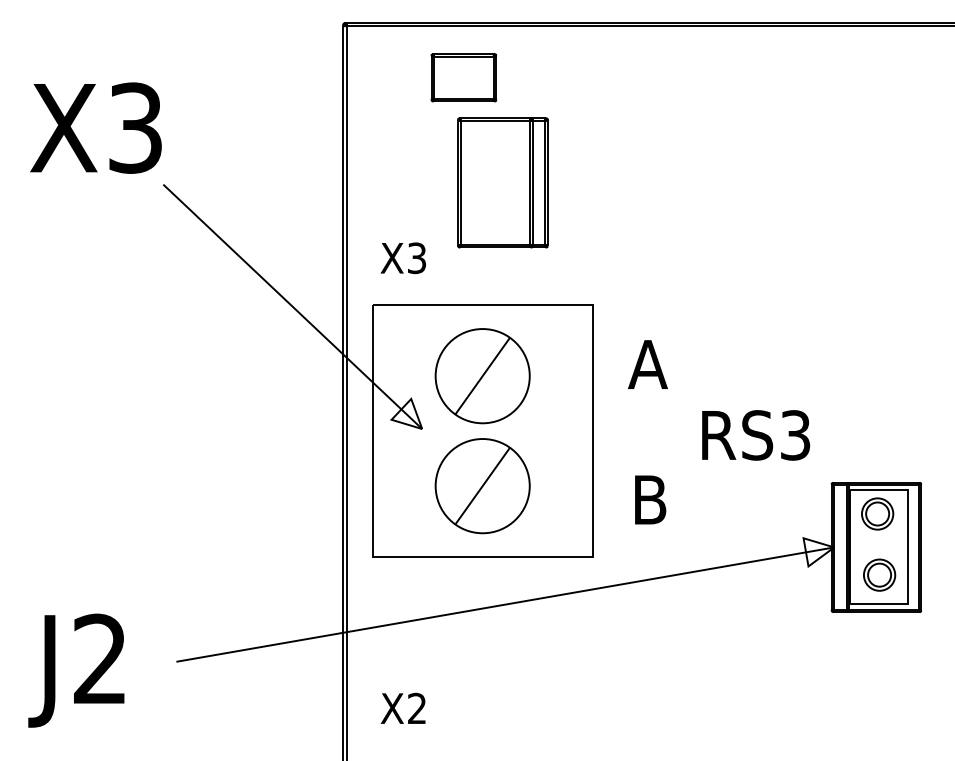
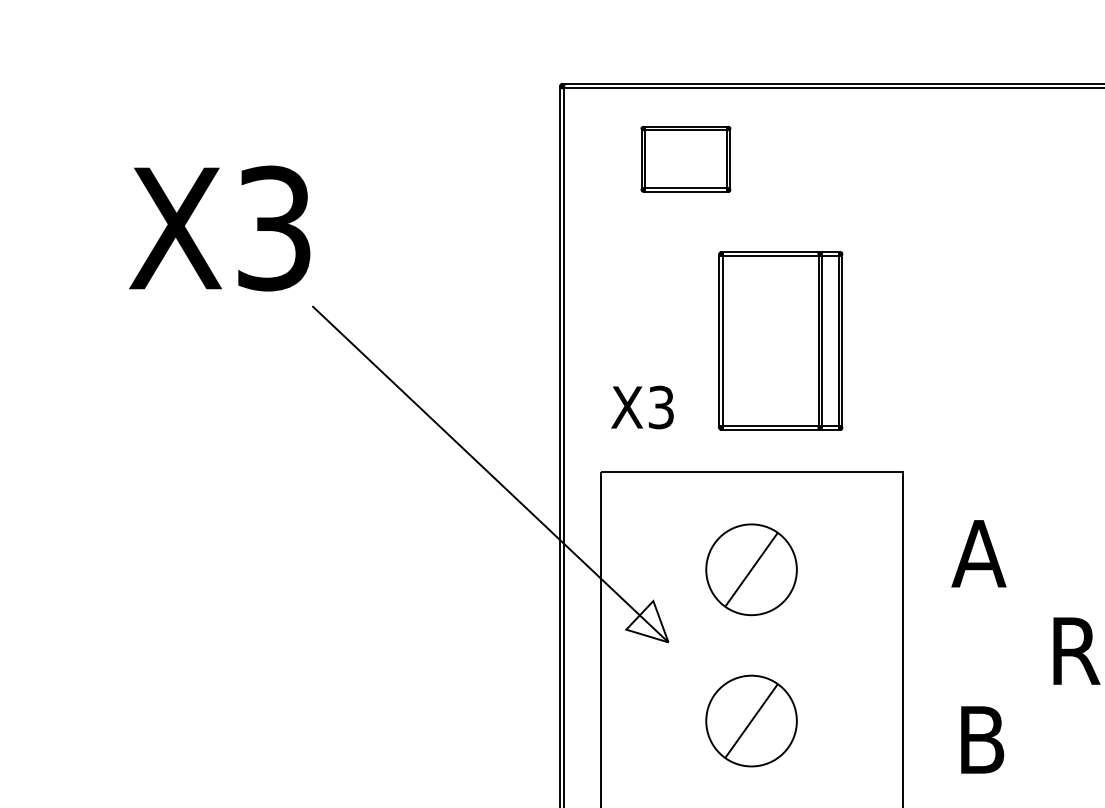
part: (463, 77) -> (685, 158), moved
part: (502, 182) -> (780, 340), moved
part: (482, 376) -> (751, 570), size x0.7
part: (482, 486) -> (751, 721), size x0.7

